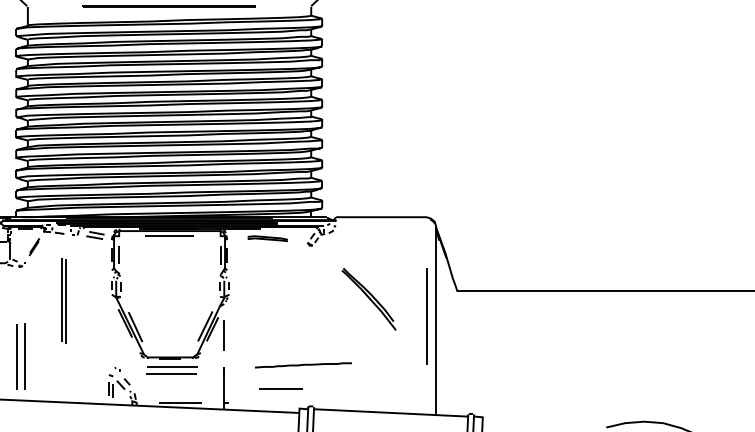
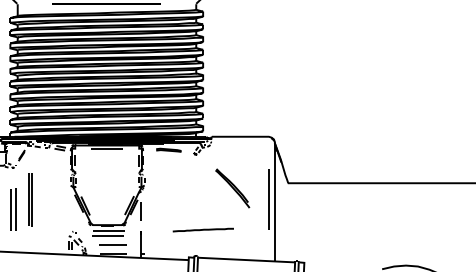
line: (62, 300) -> (29, 199), moved
part: (21, 356) -> (13, 209), moved
line: (302, 364) -> (202, 229), moved
line: (279, 388) -> (112, 244), moved

